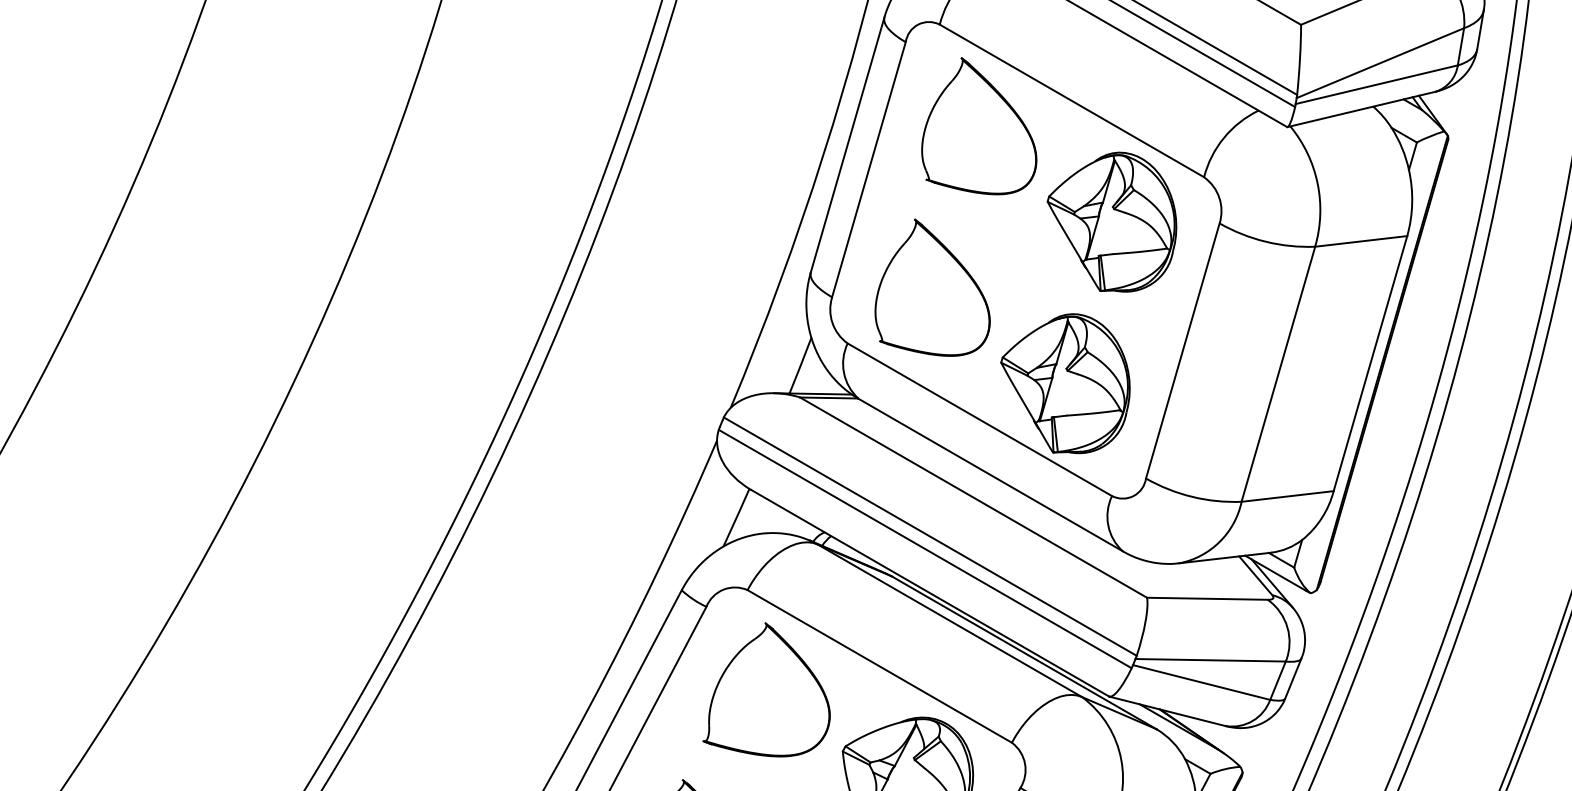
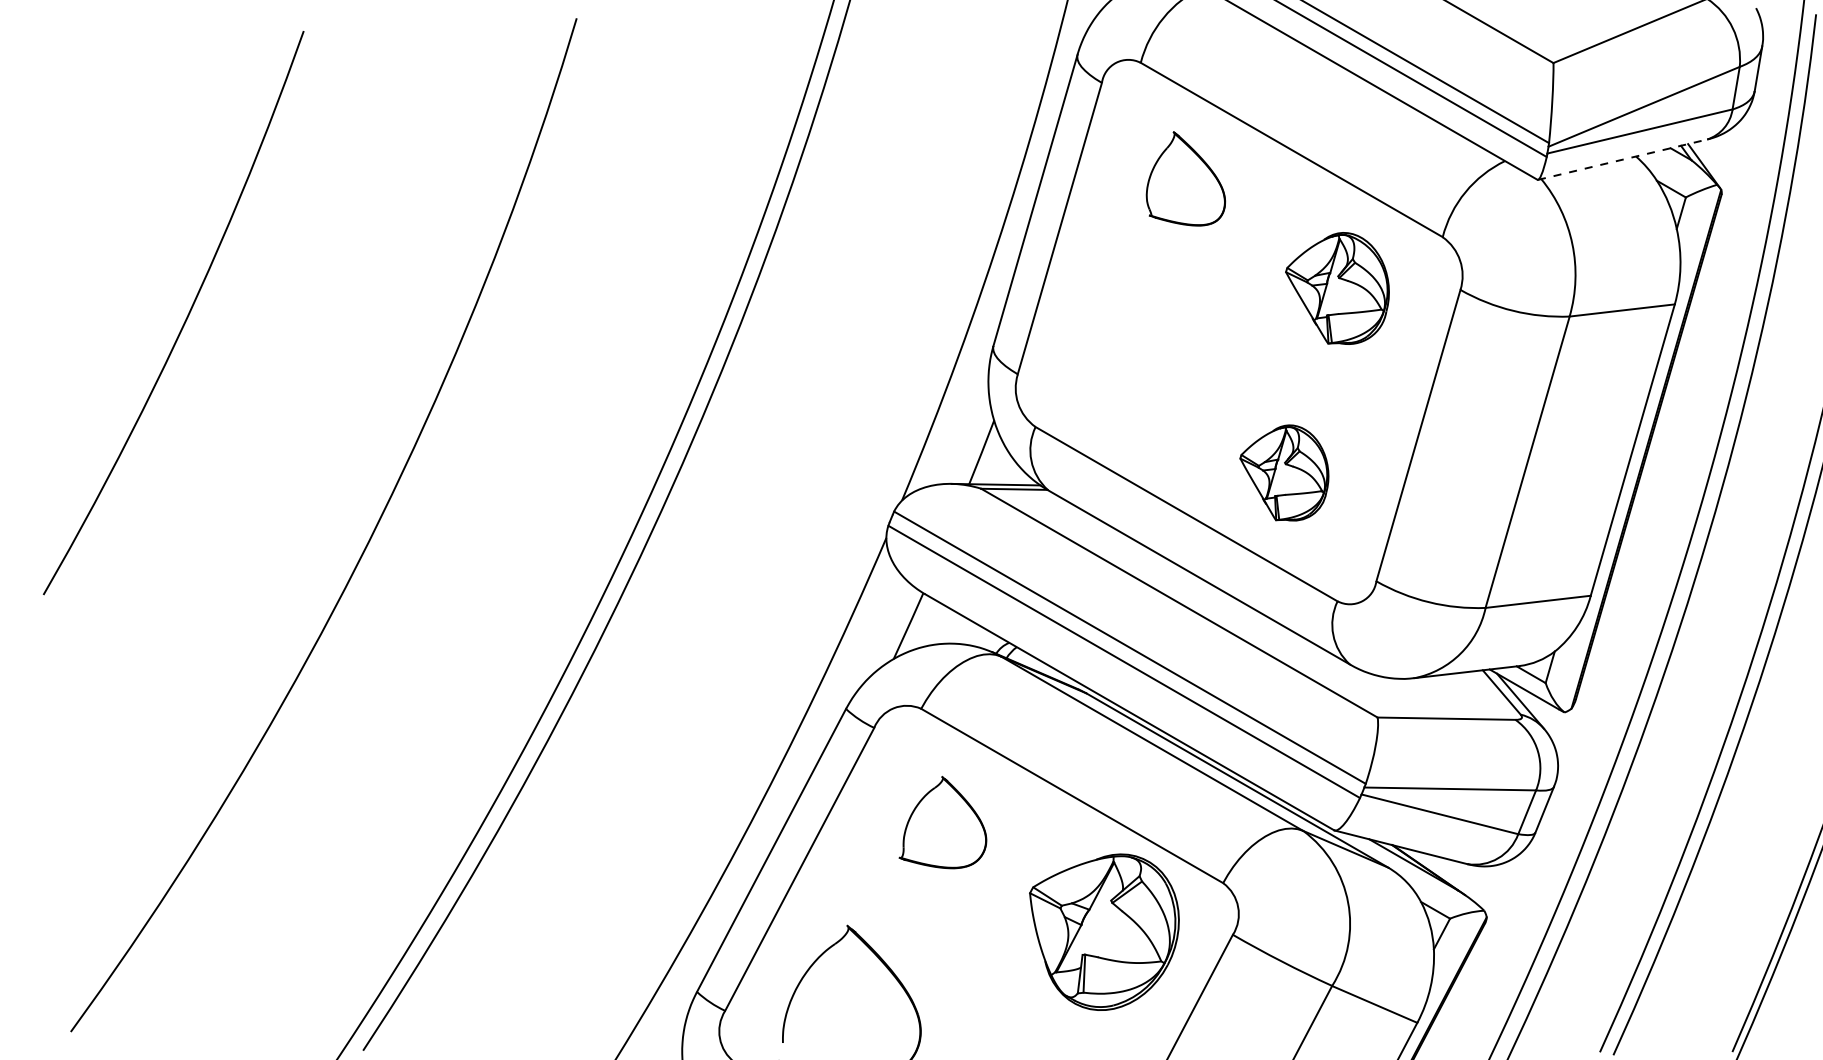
line: (1362, 109) -> (1623, 159), solid -> dashed
part: (978, 125) -> (1185, 178), size x0.6
part: (1111, 222) -> (1337, 288), size x0.7
part: (932, 287) -> (1132, 363), removed
part: (1065, 383) -> (1284, 472), size x0.6
part: (766, 689) -> (942, 822), size x0.6

